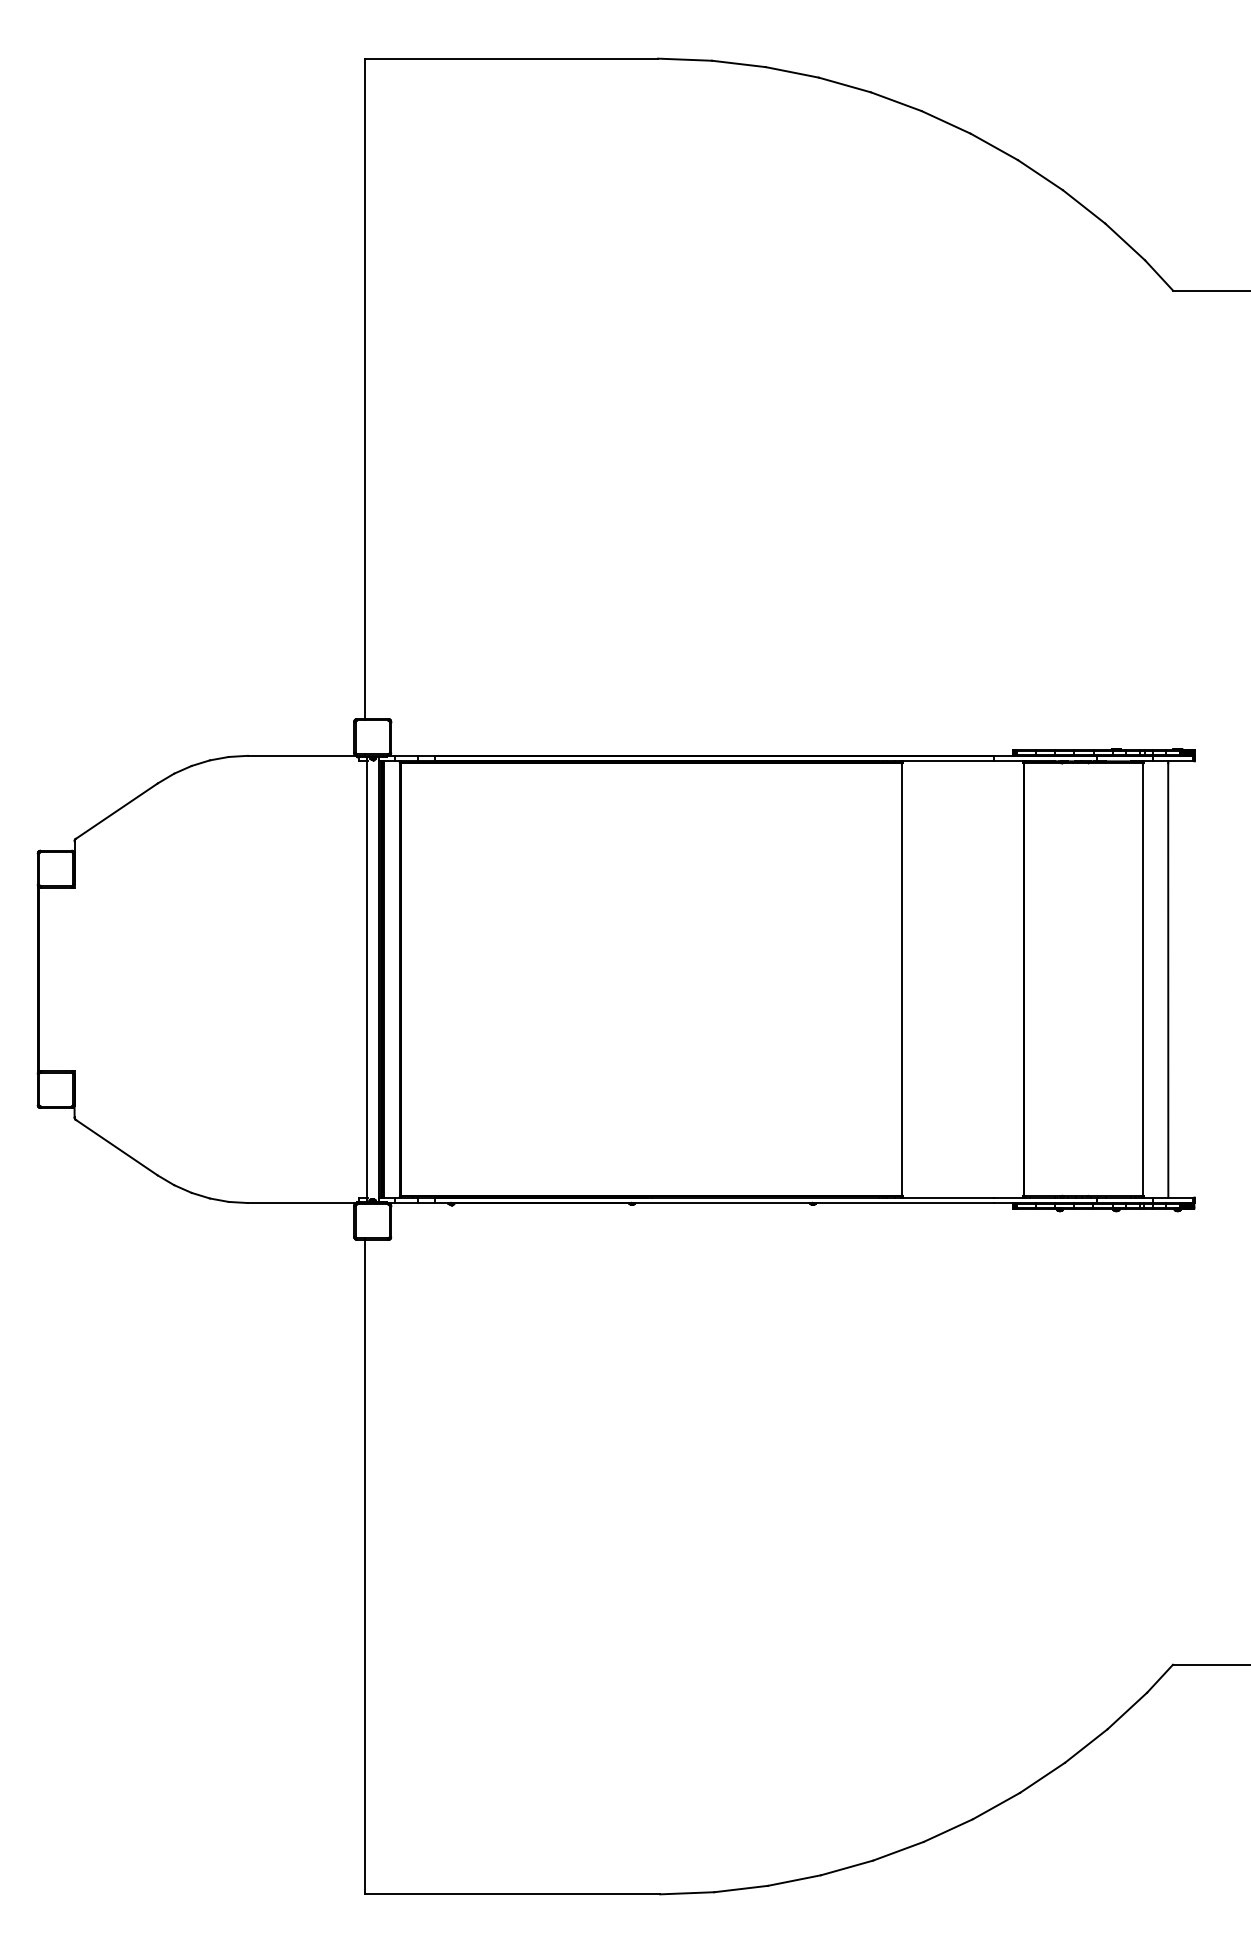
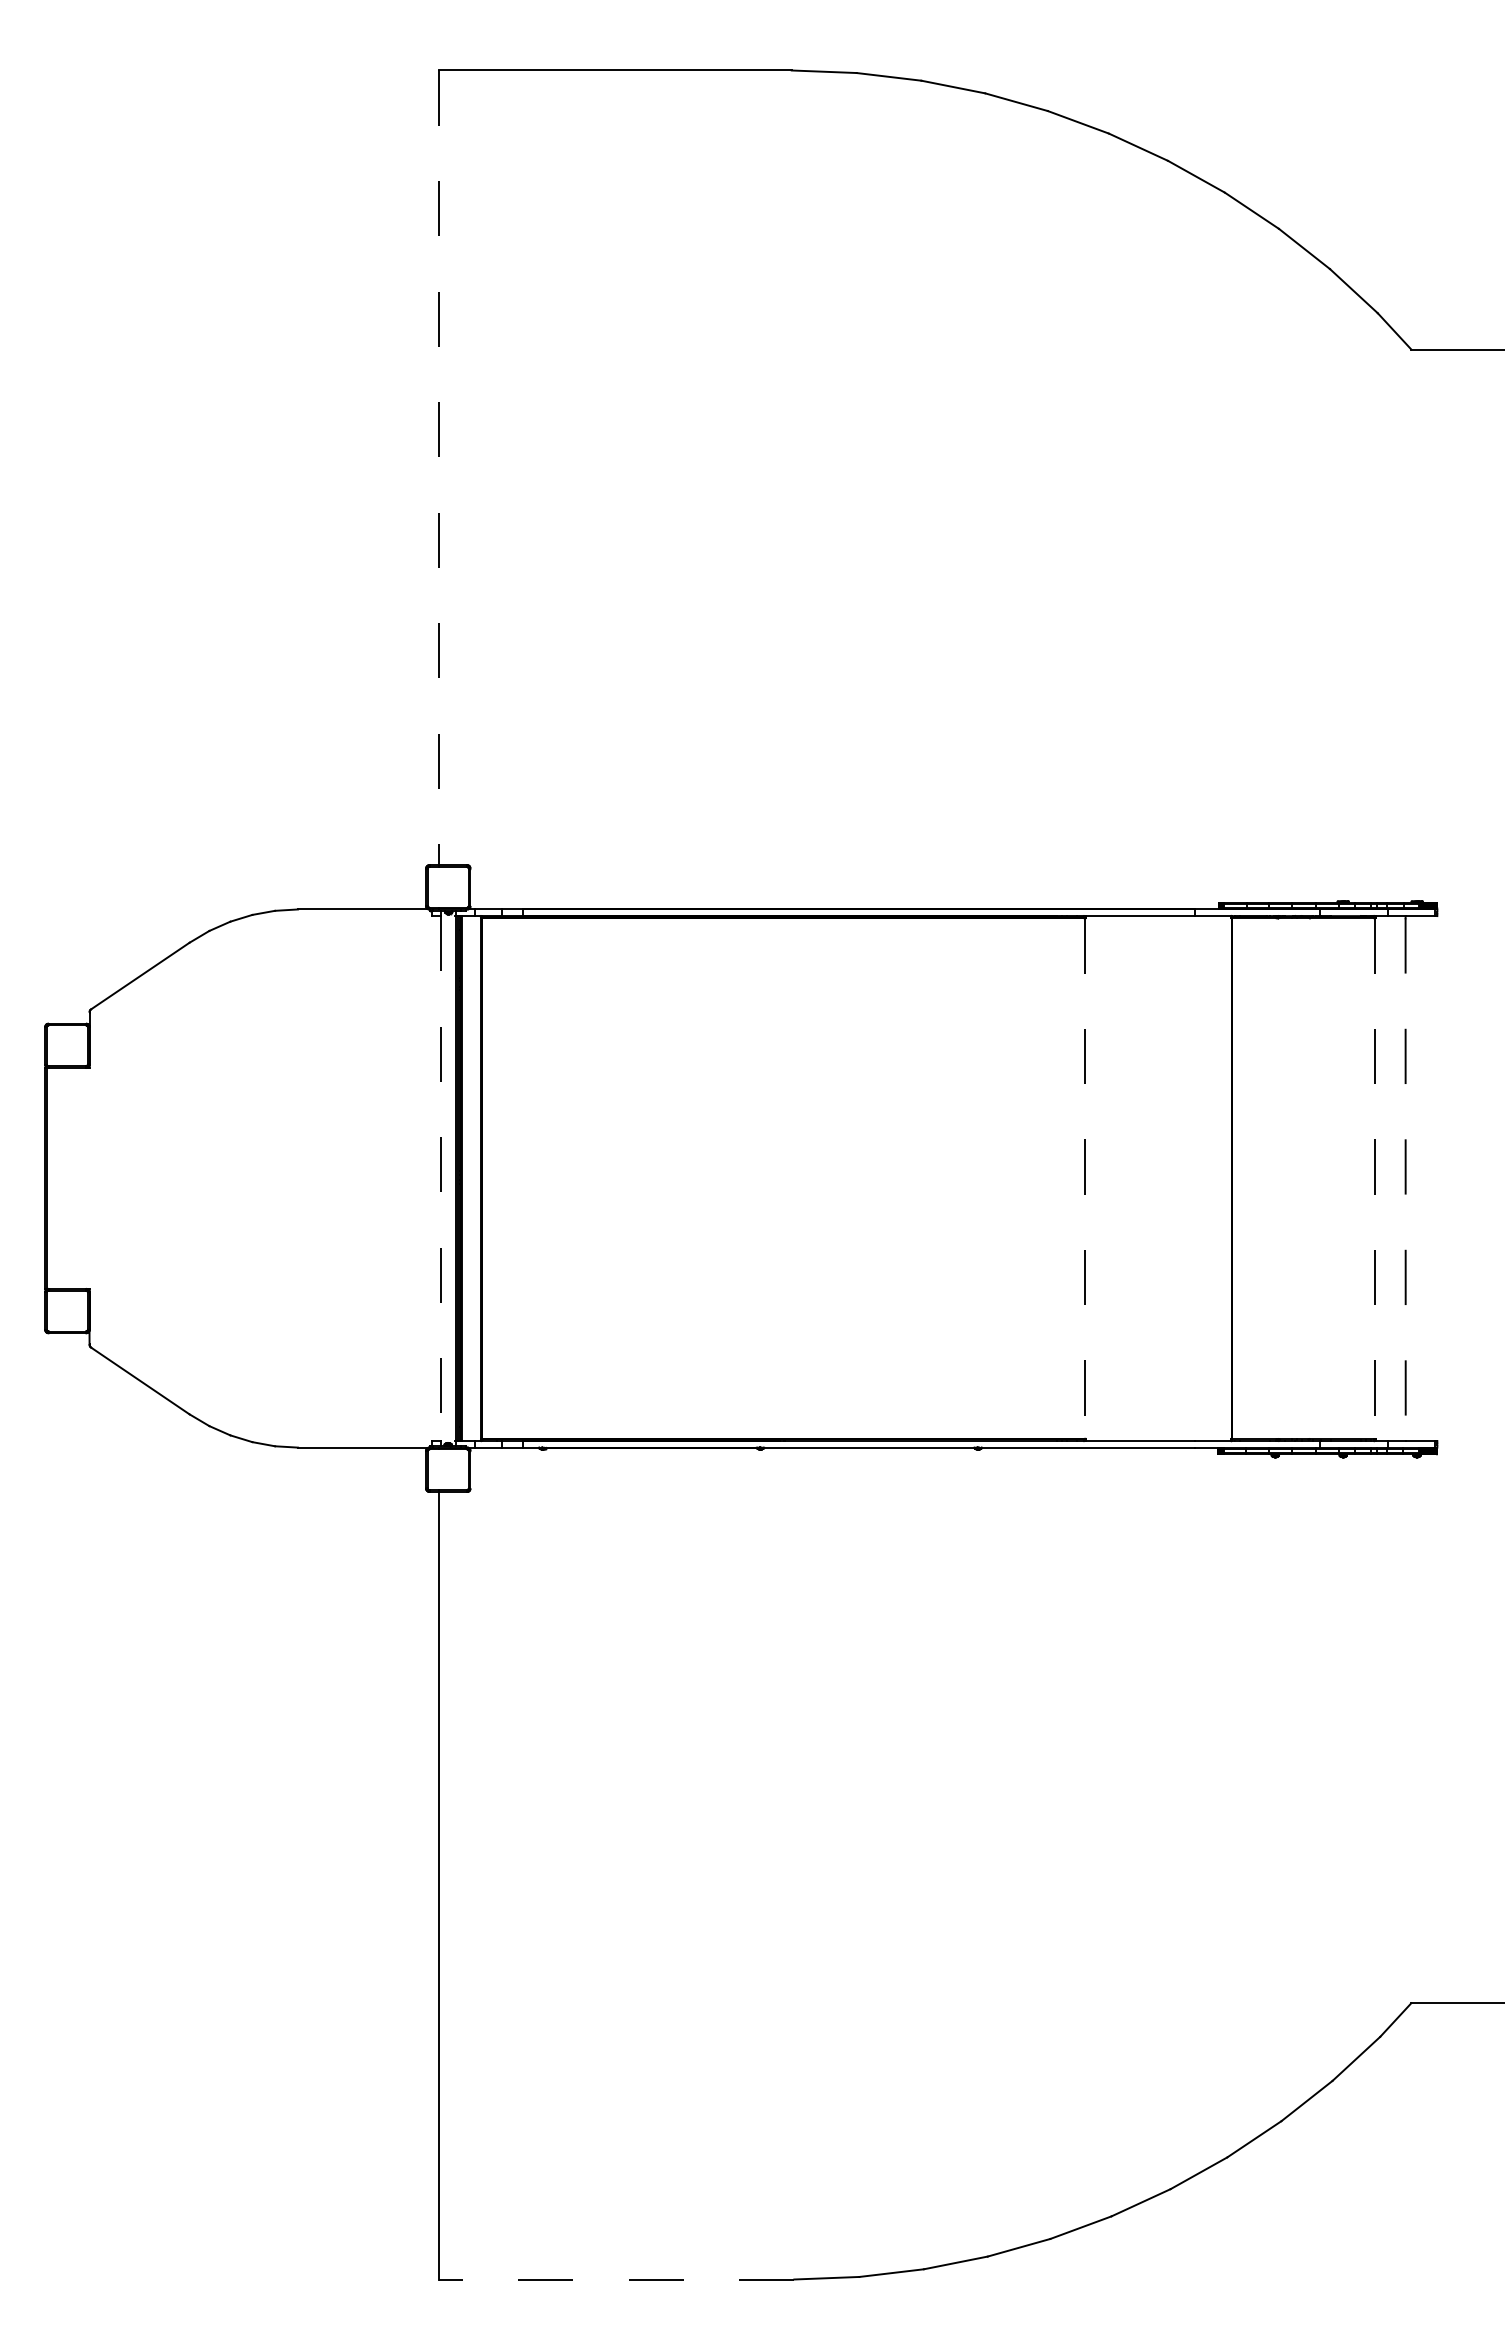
line: (365, 389) -> (439, 468), solid -> dashed
line: (366, 980) -> (440, 1179), solid -> dashed
line: (902, 980) -> (1085, 1179), solid -> dashed
line: (1142, 980) -> (1374, 1179), solid -> dashed
line: (1168, 981) -> (1405, 1180), solid -> dashed
line: (512, 1894) -> (616, 2279), solid -> dashed

